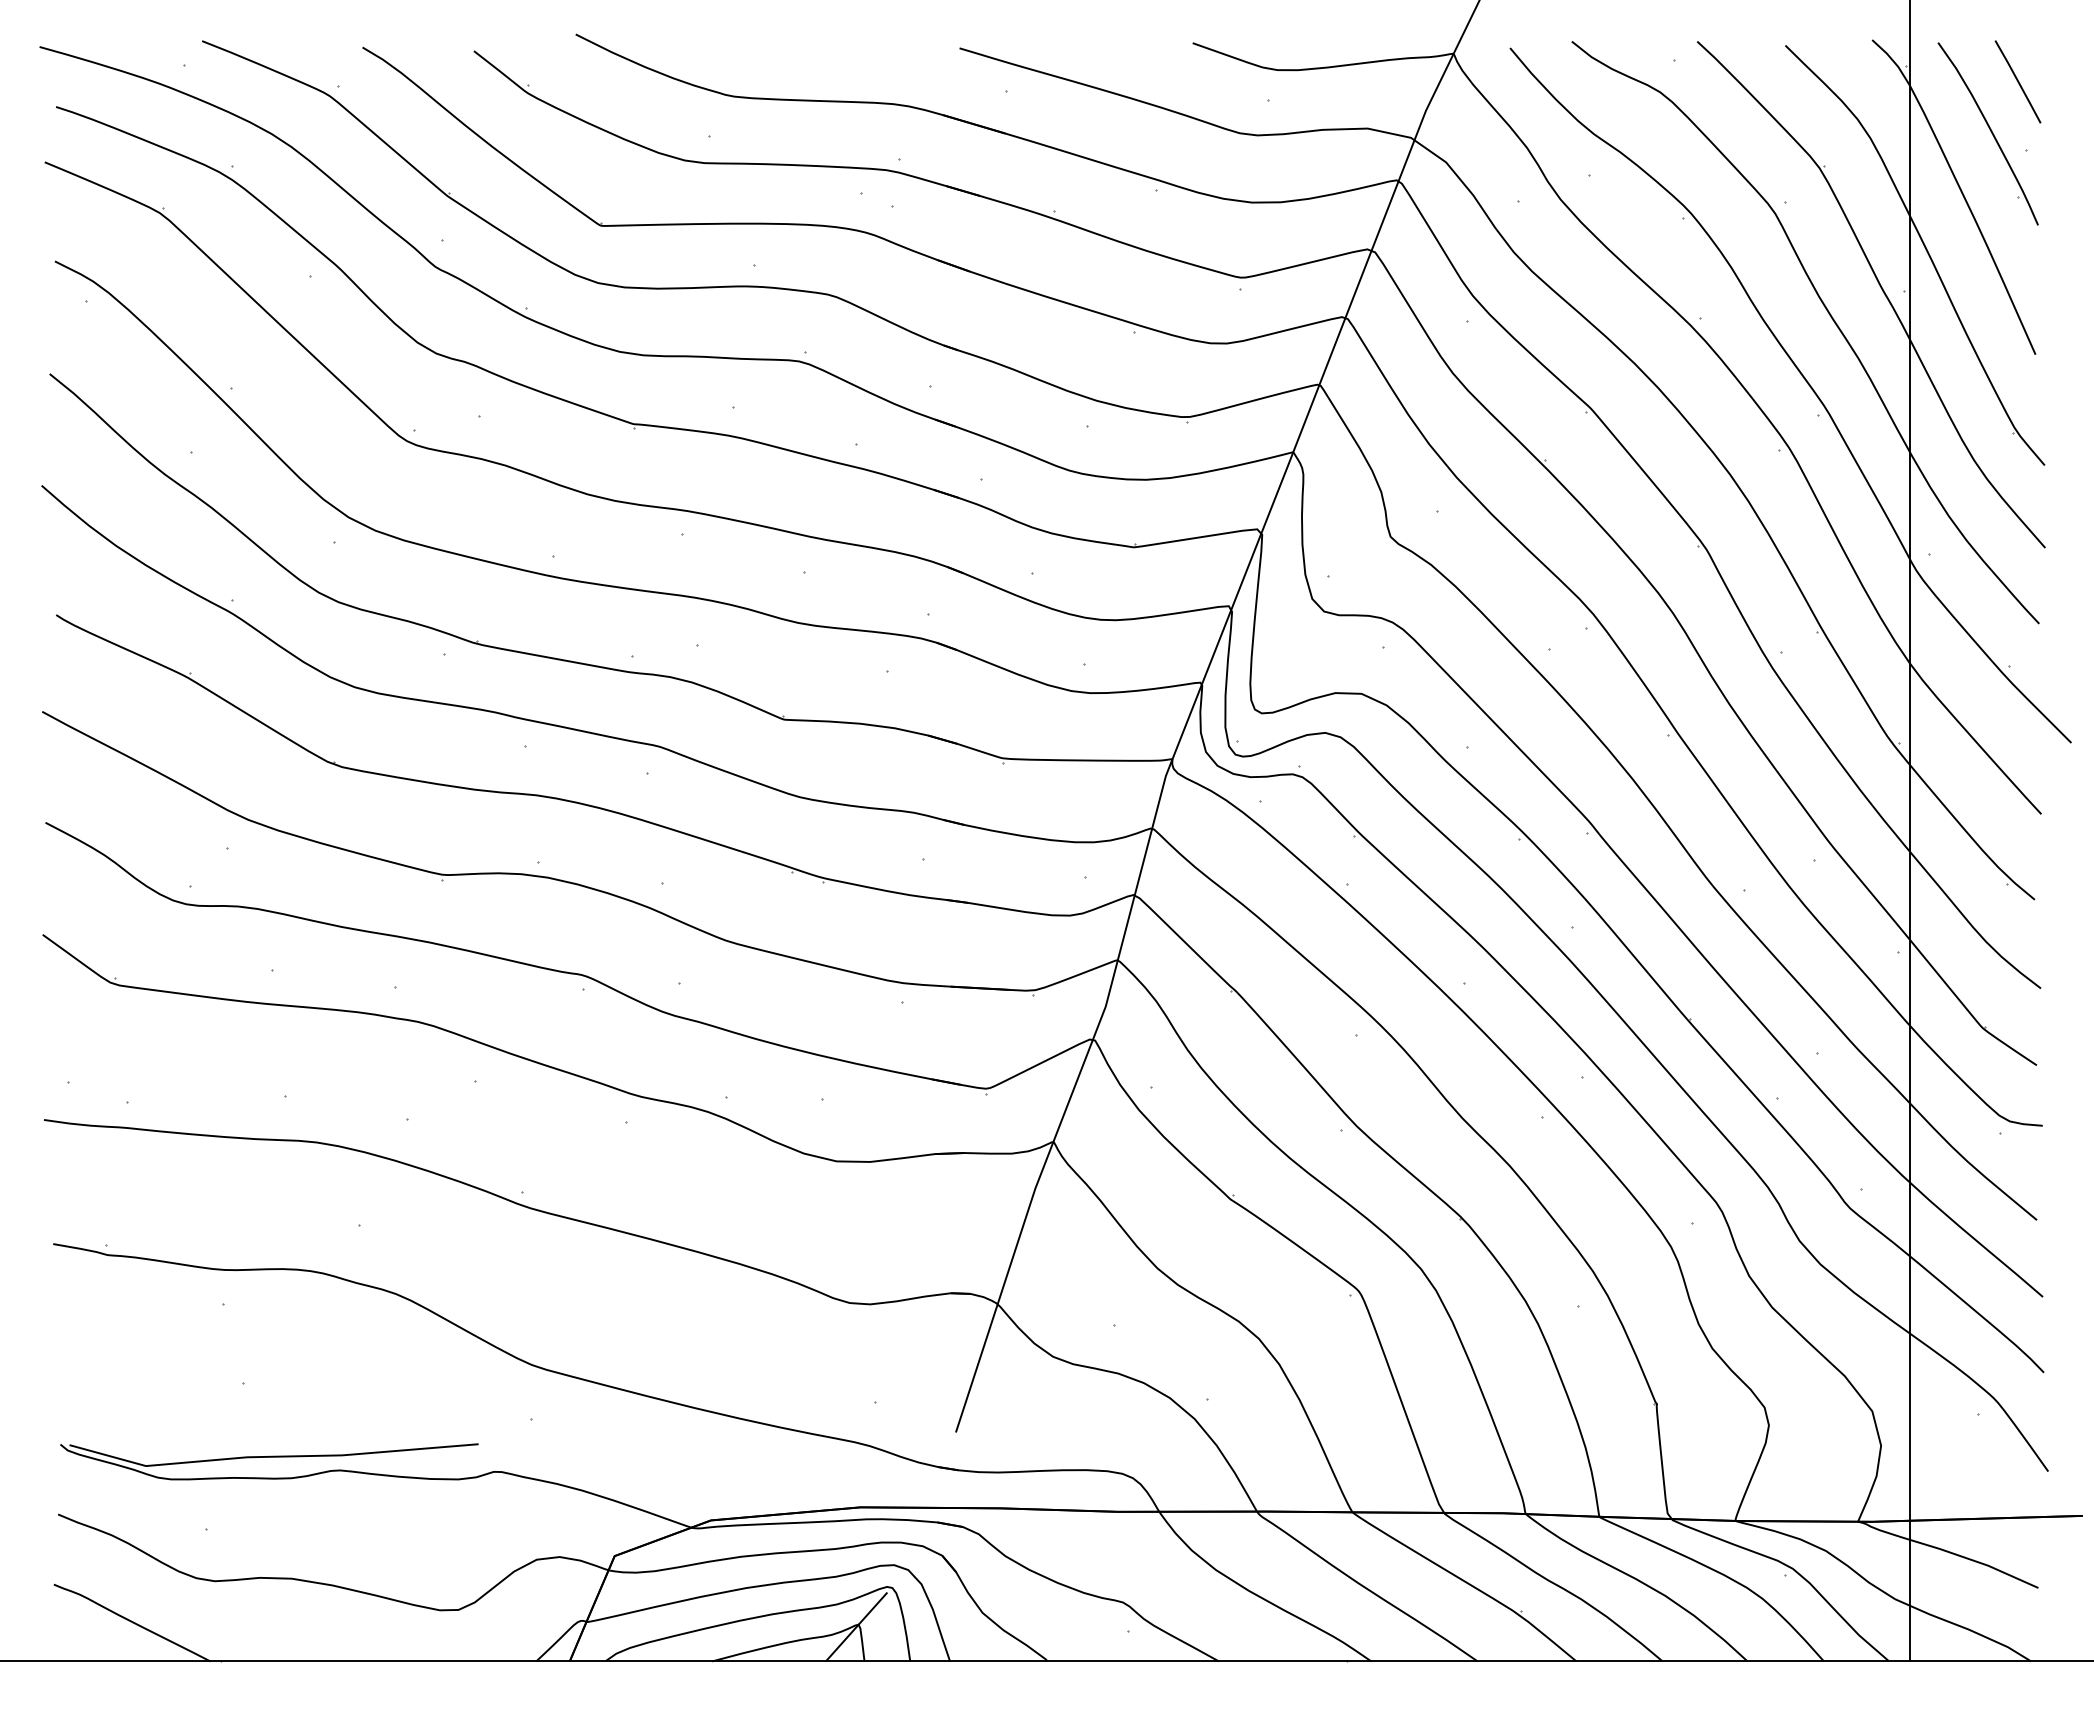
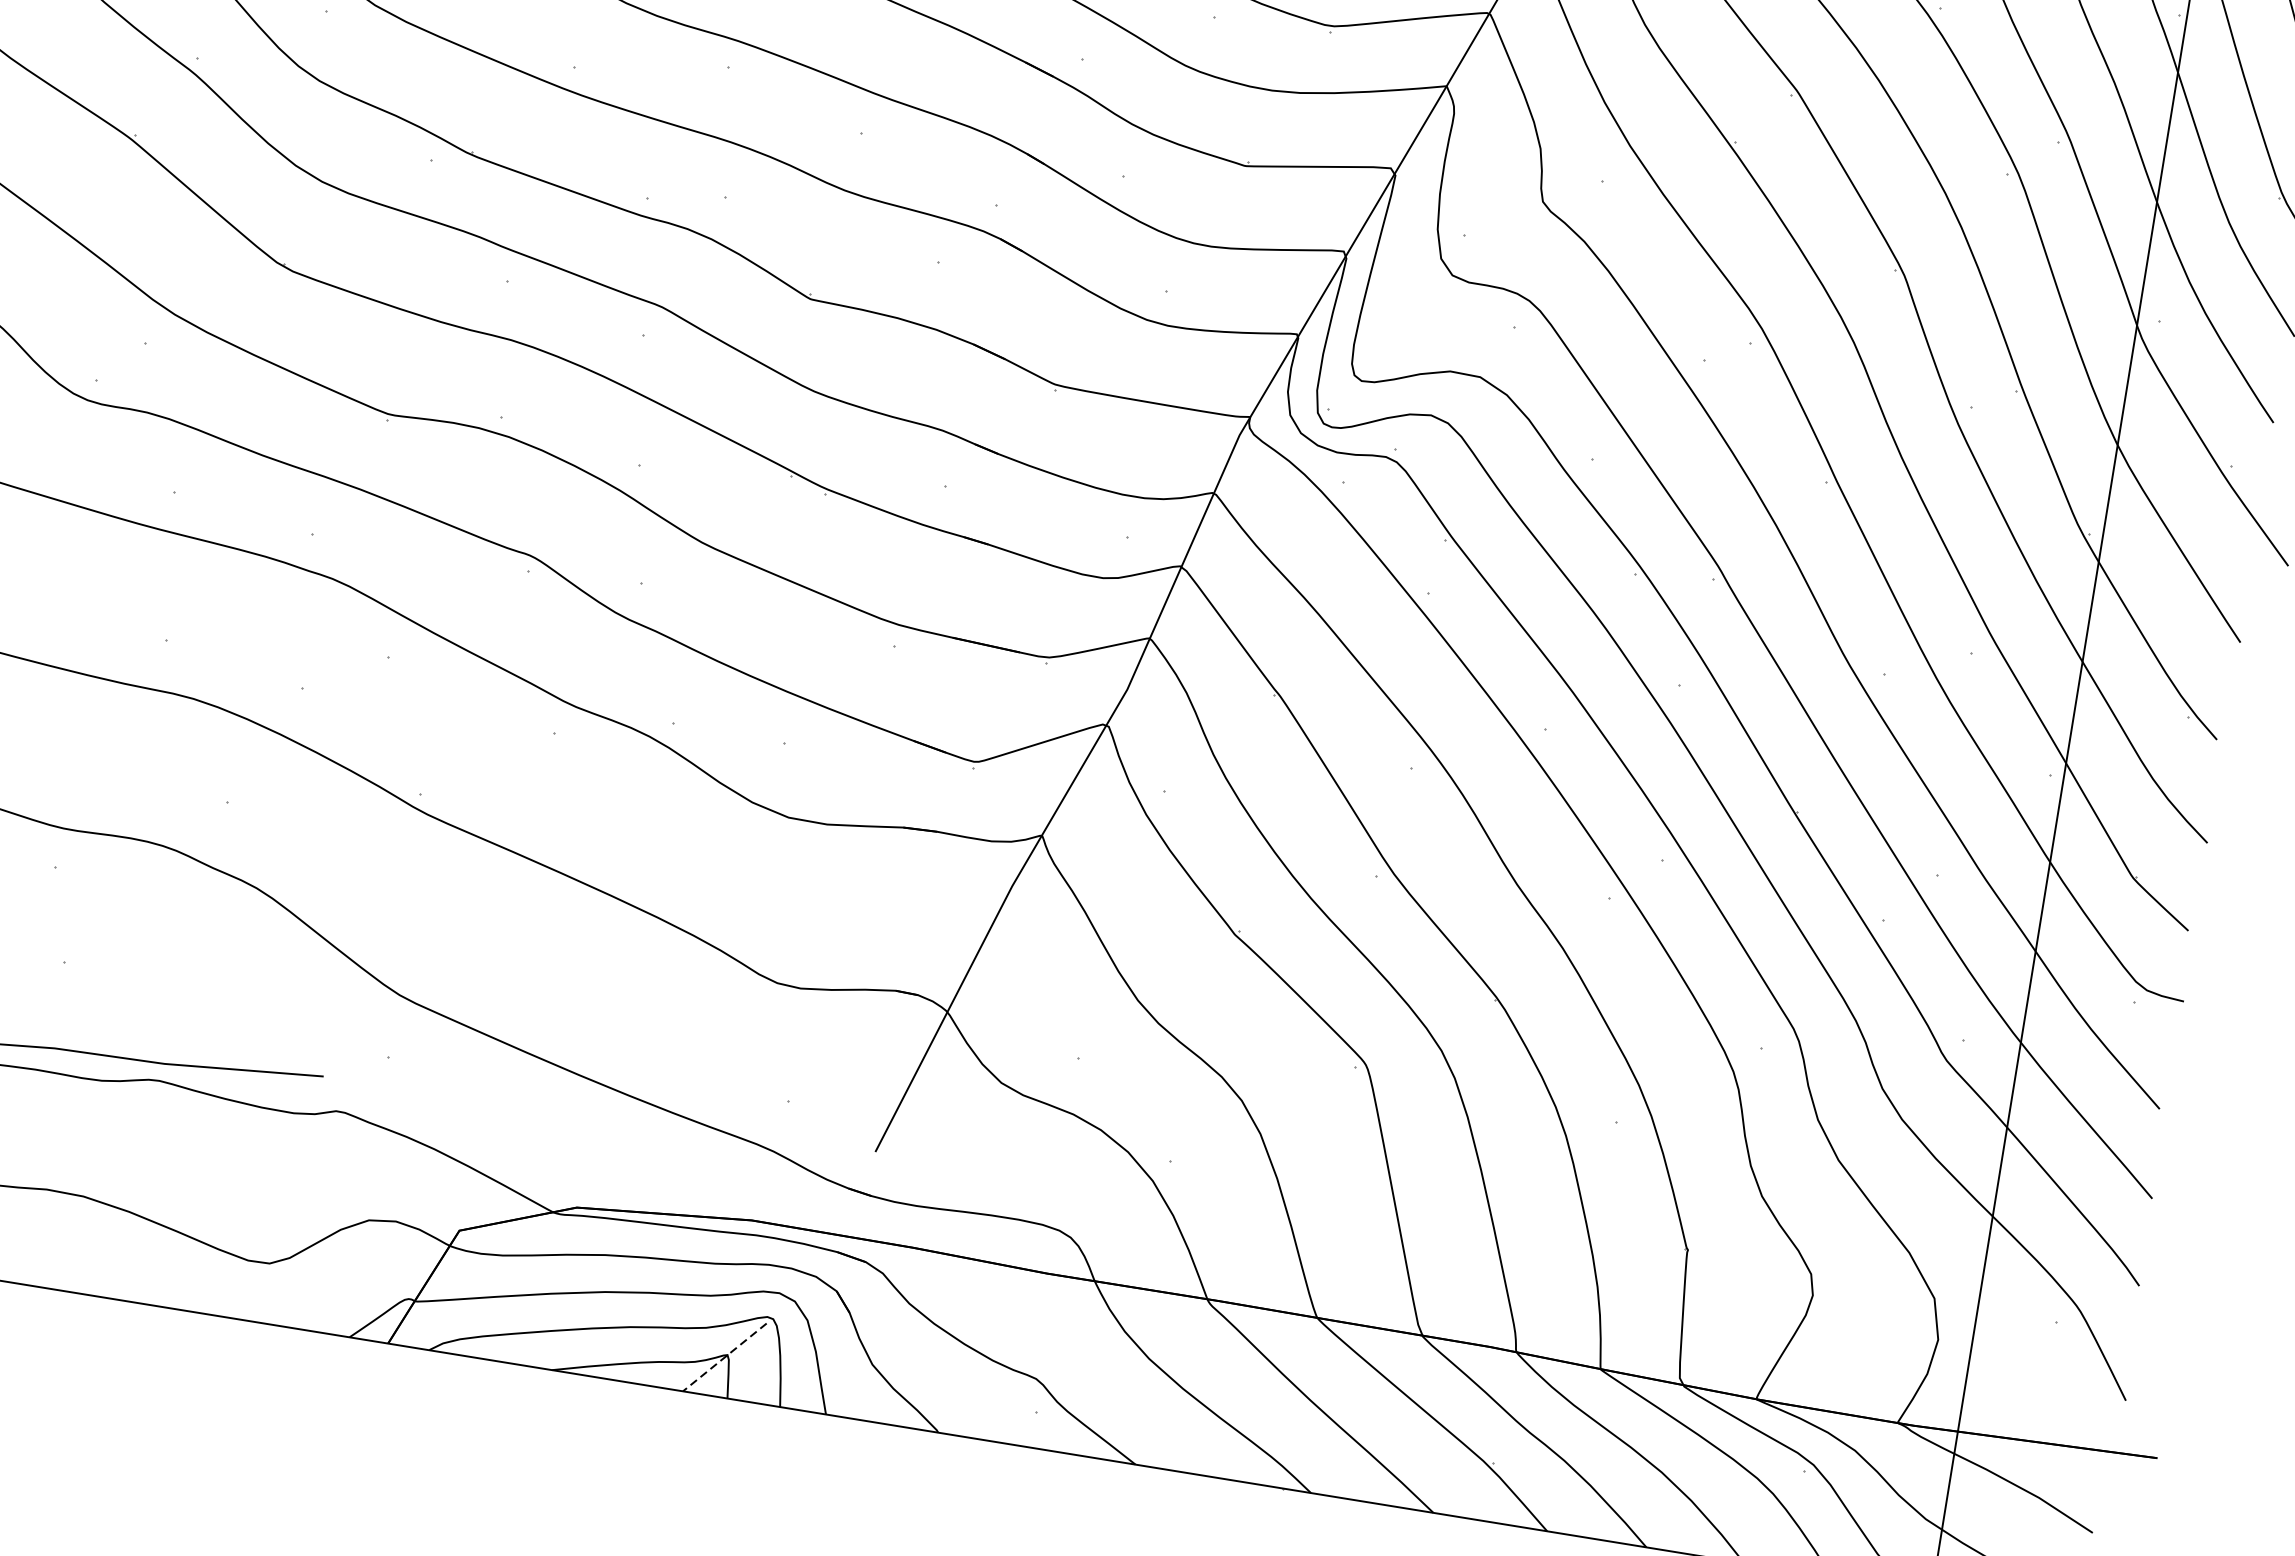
line: (856, 1627) -> (724, 1357), solid -> dashed

